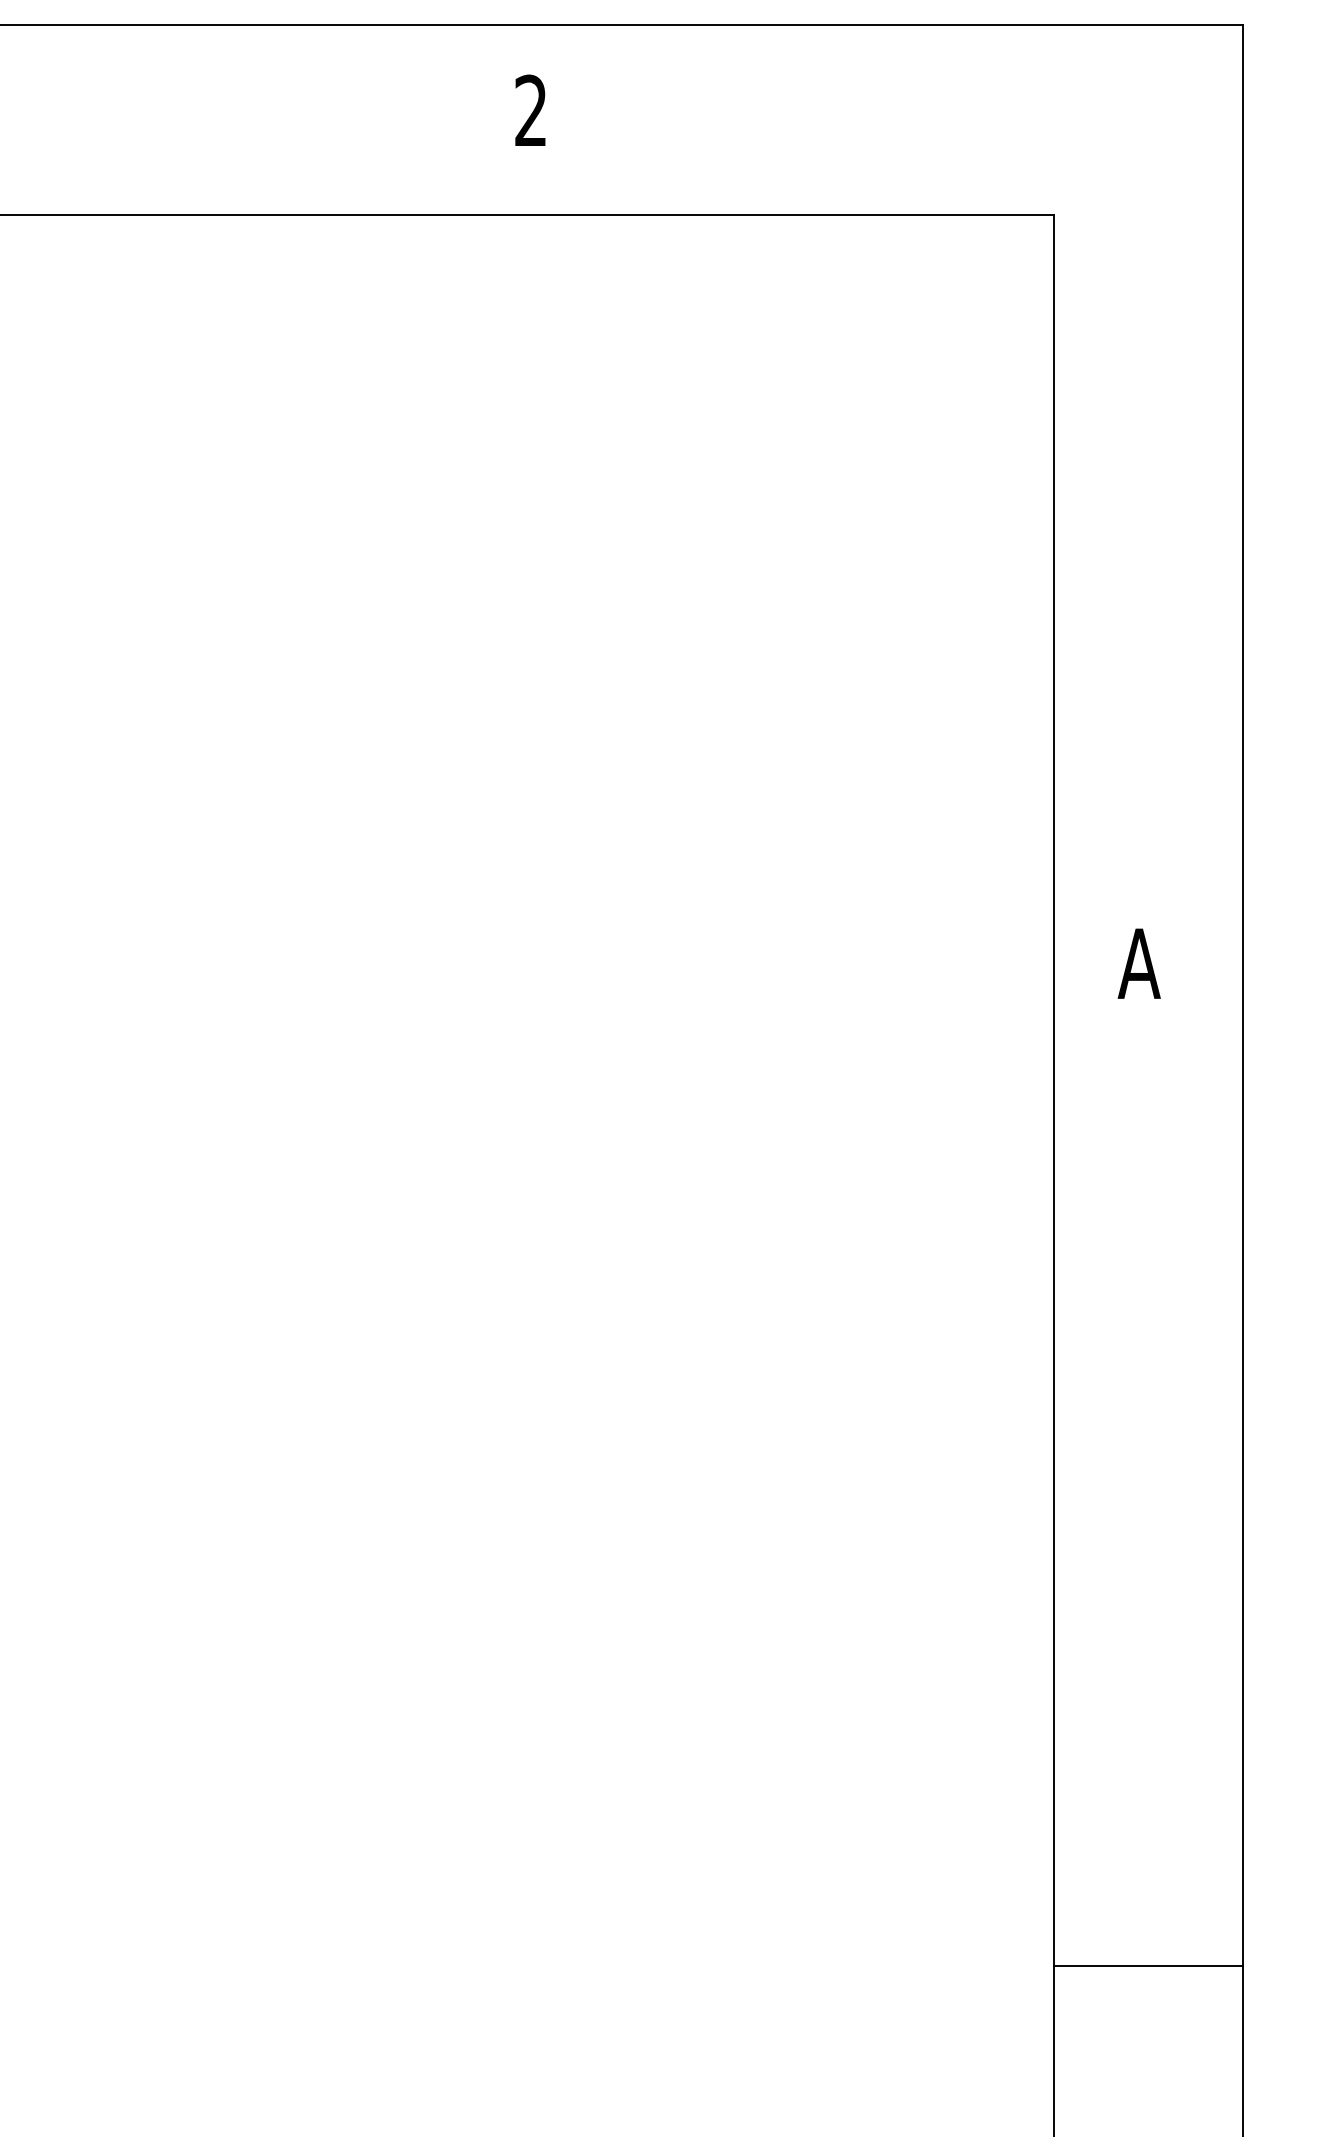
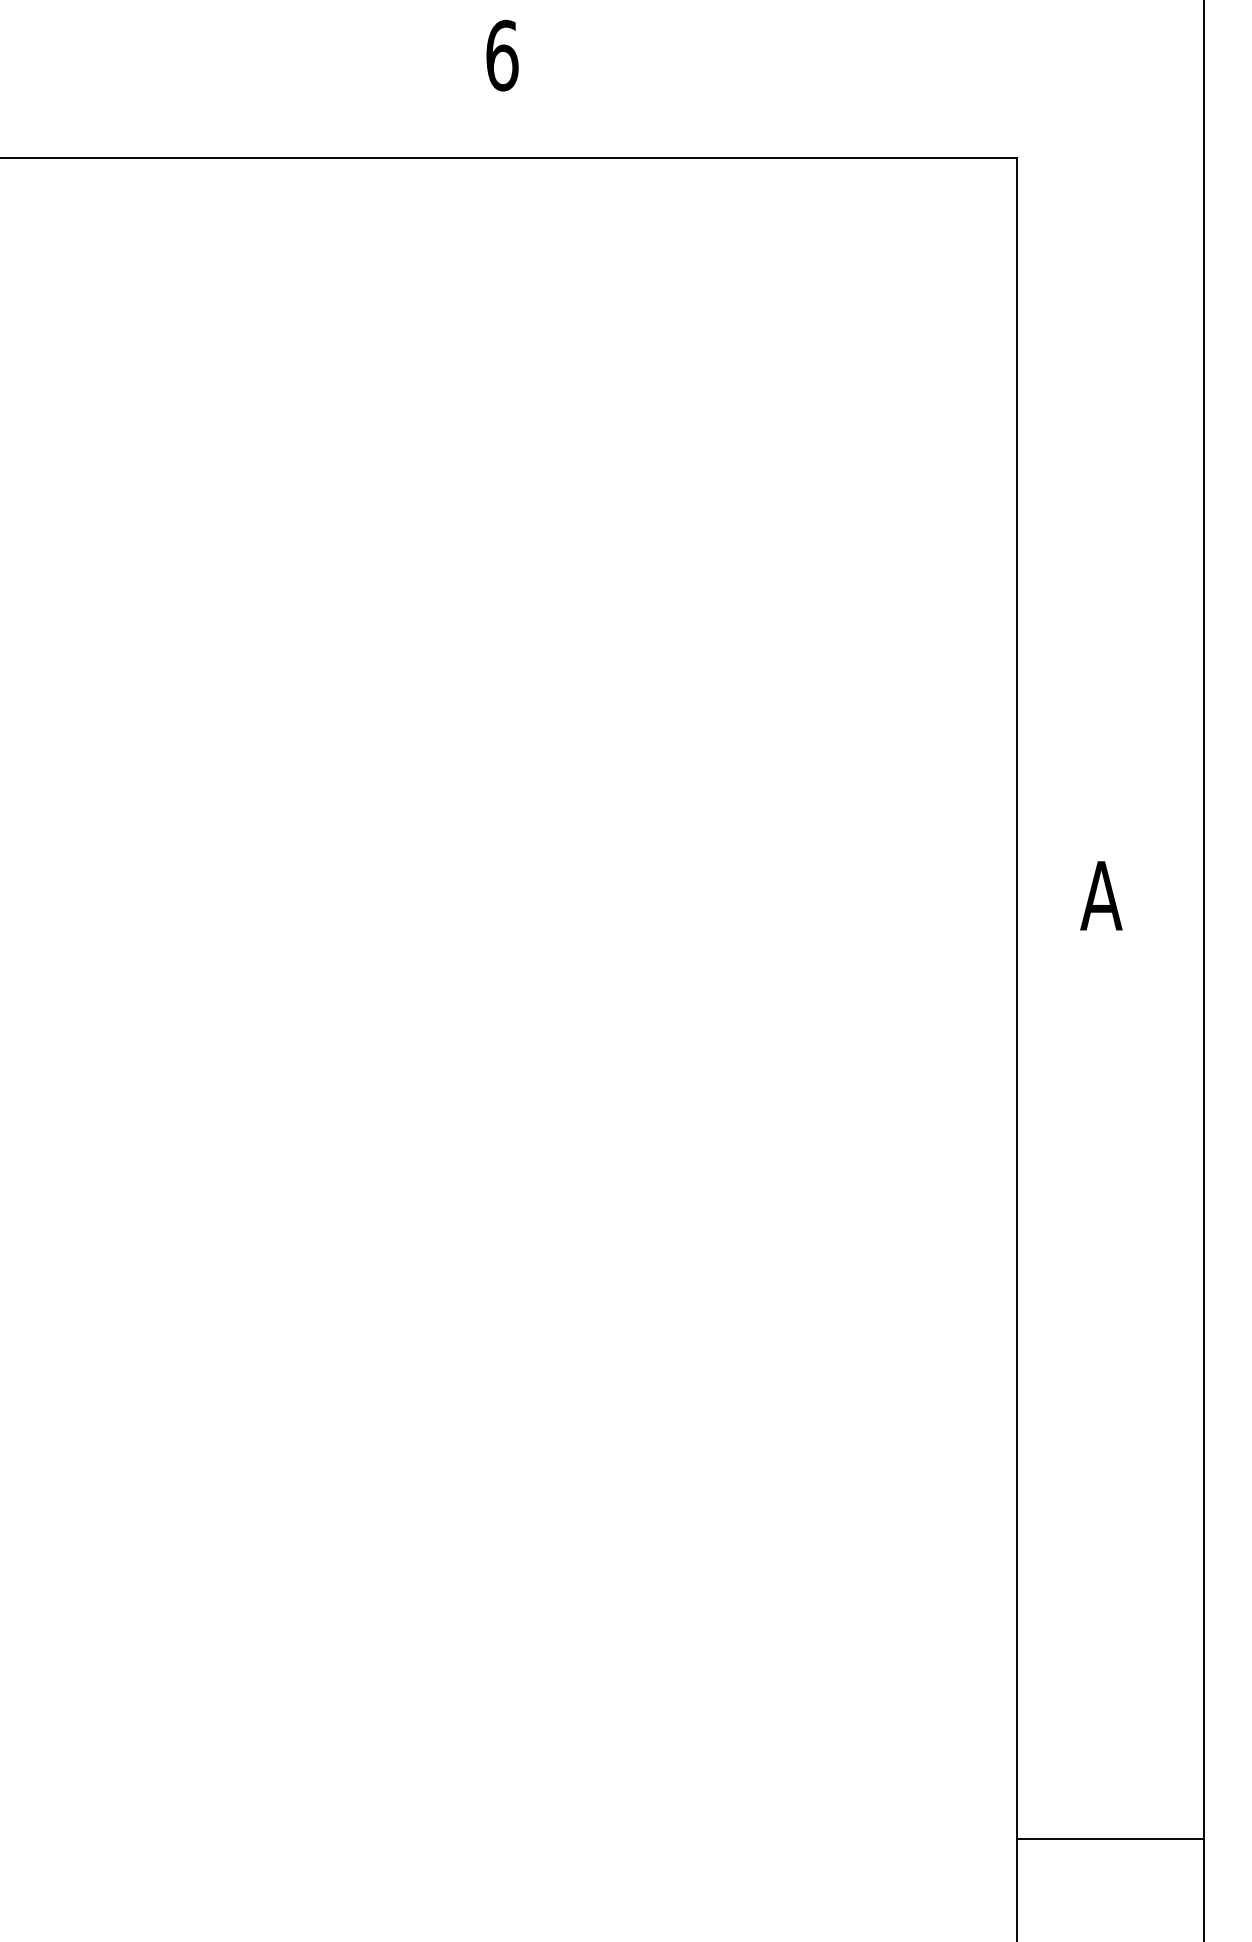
text: (531, 110) -> (502, 55), 2 -> 6
line: (1148, 1965) -> (1110, 1838), moved

